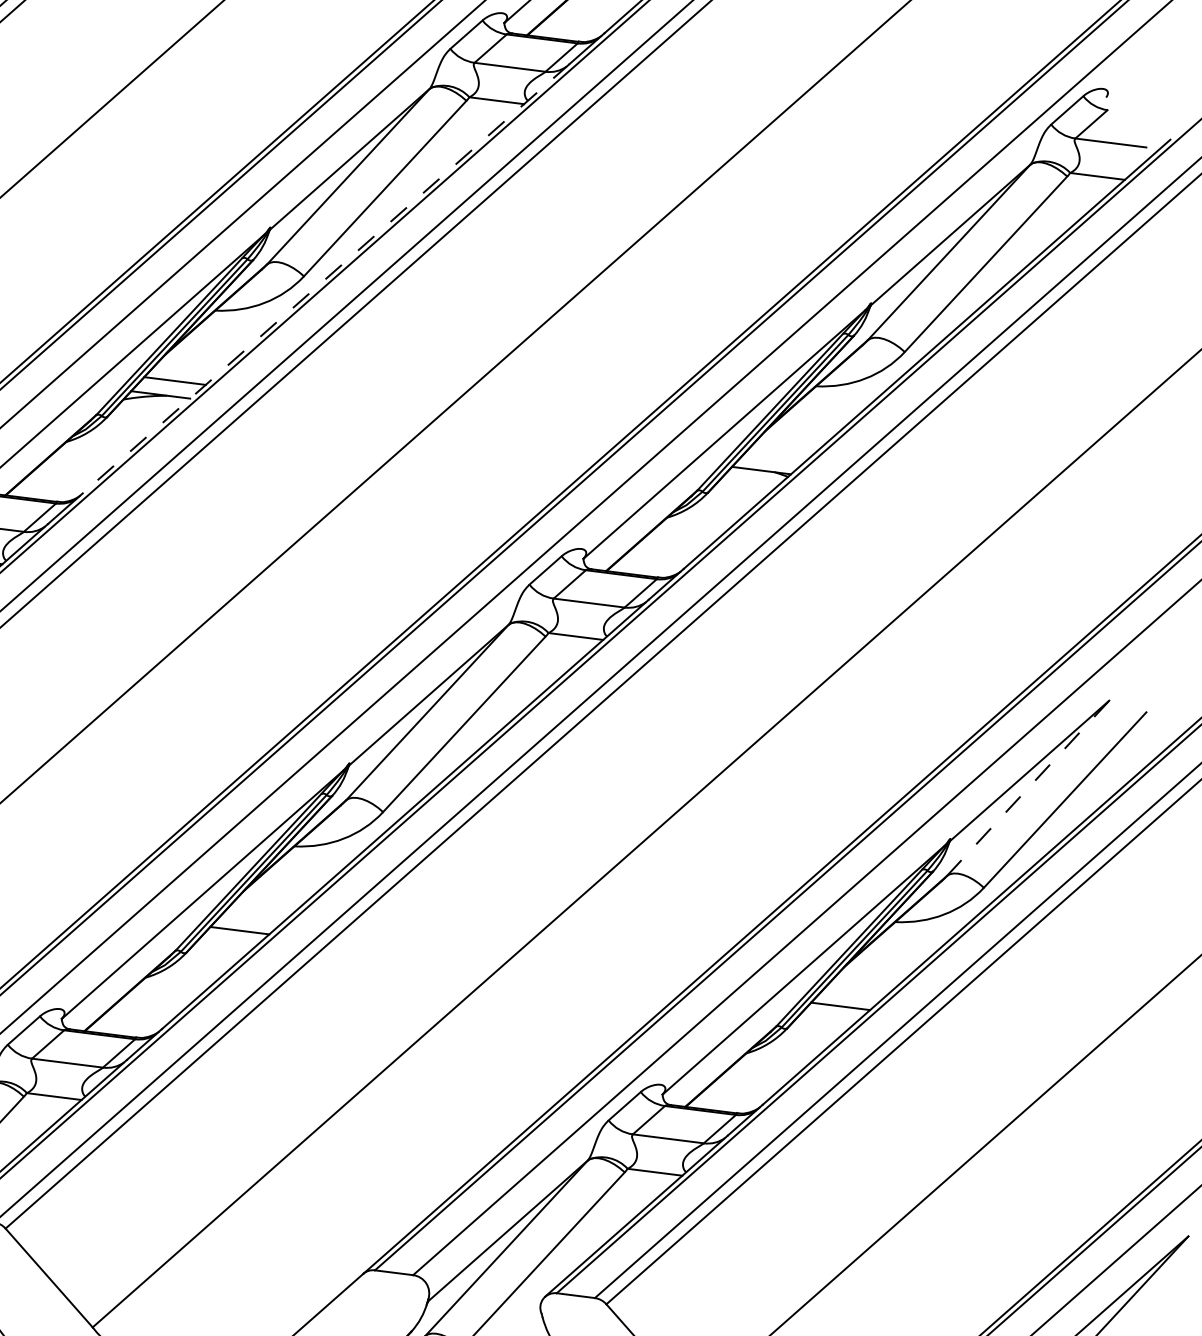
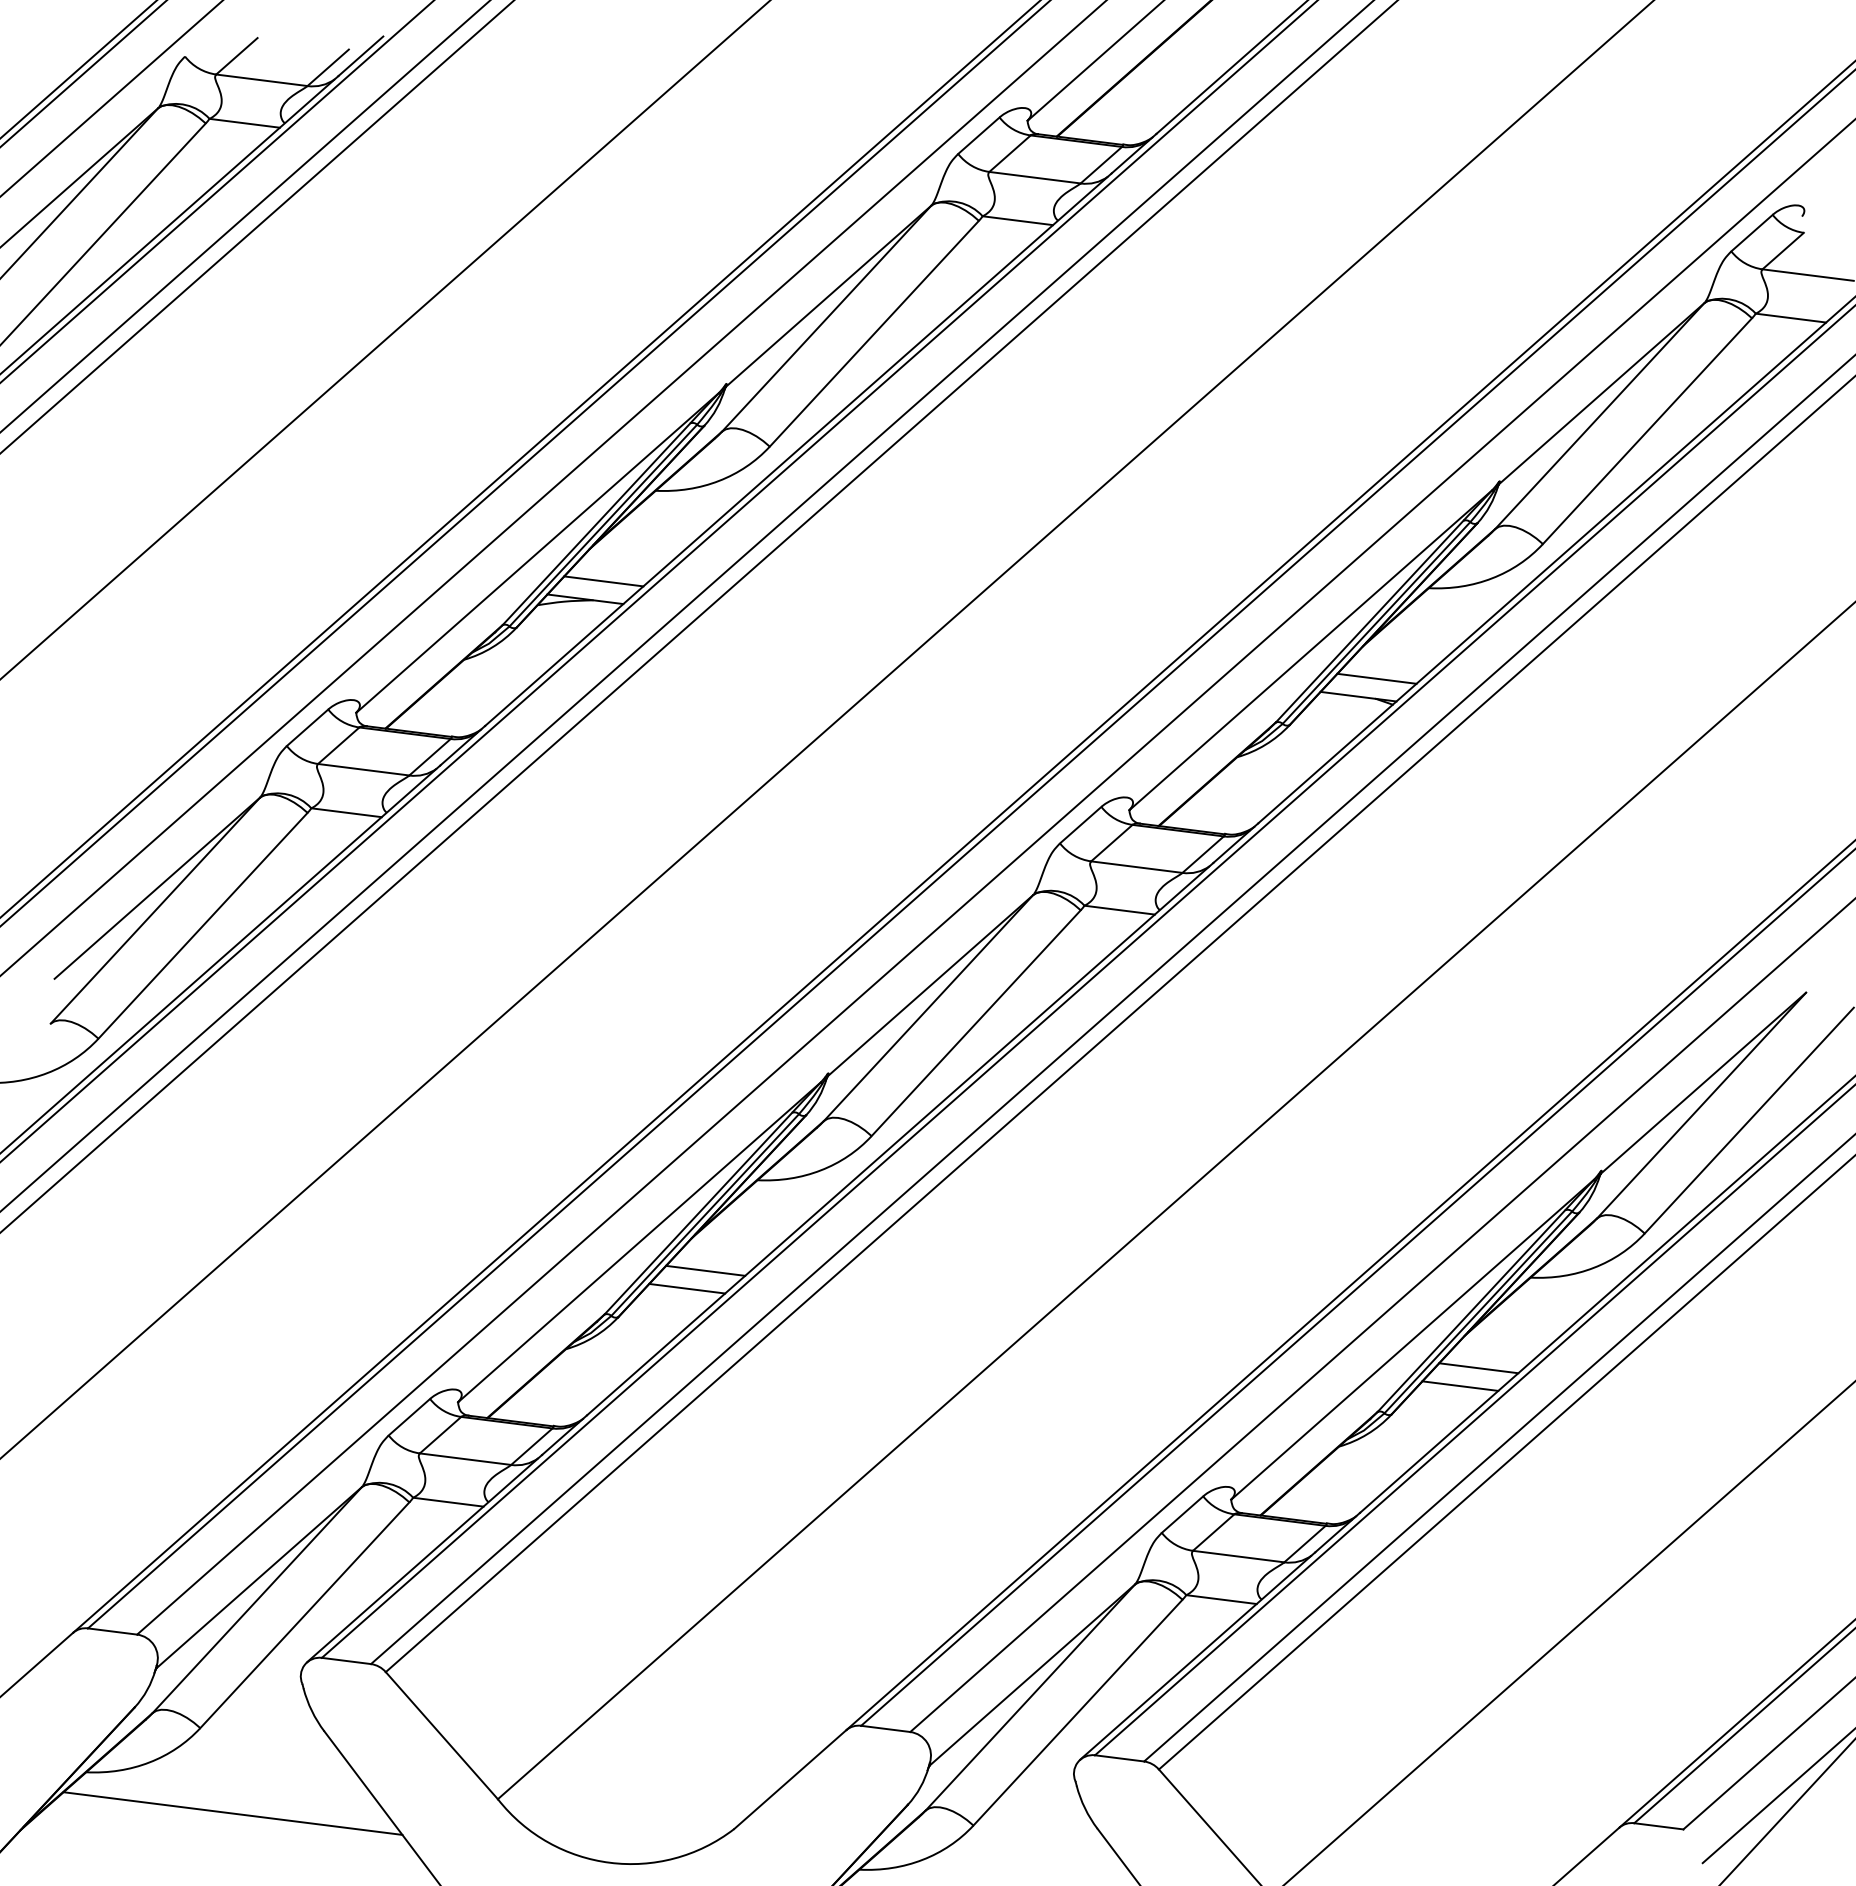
line: (326, 278) -> (798, 449), dashed -> solid
line: (775, 456) -> (1376, 678), added
line: (1028, 788) -> (1701, 1105), dashed -> solid
line: (254, 916) -> (705, 1270), added
line: (854, 992) -> (1478, 1368), added

